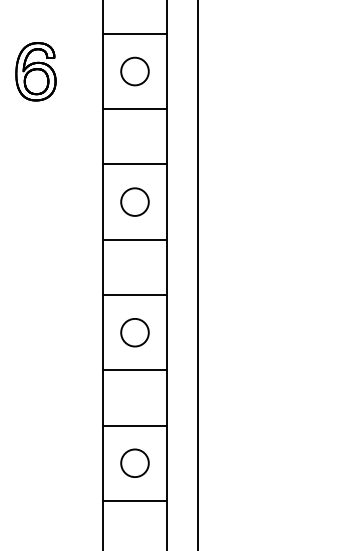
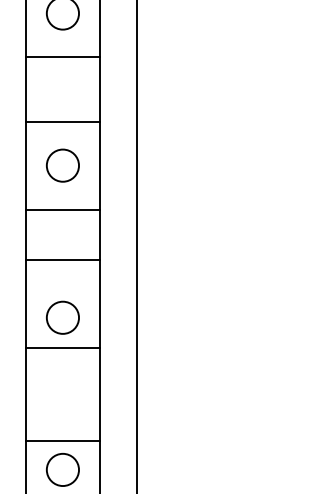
line: (134, 295) -> (62, 260), moved
line: (134, 370) -> (62, 347), moved
line: (134, 425) -> (62, 441), moved

